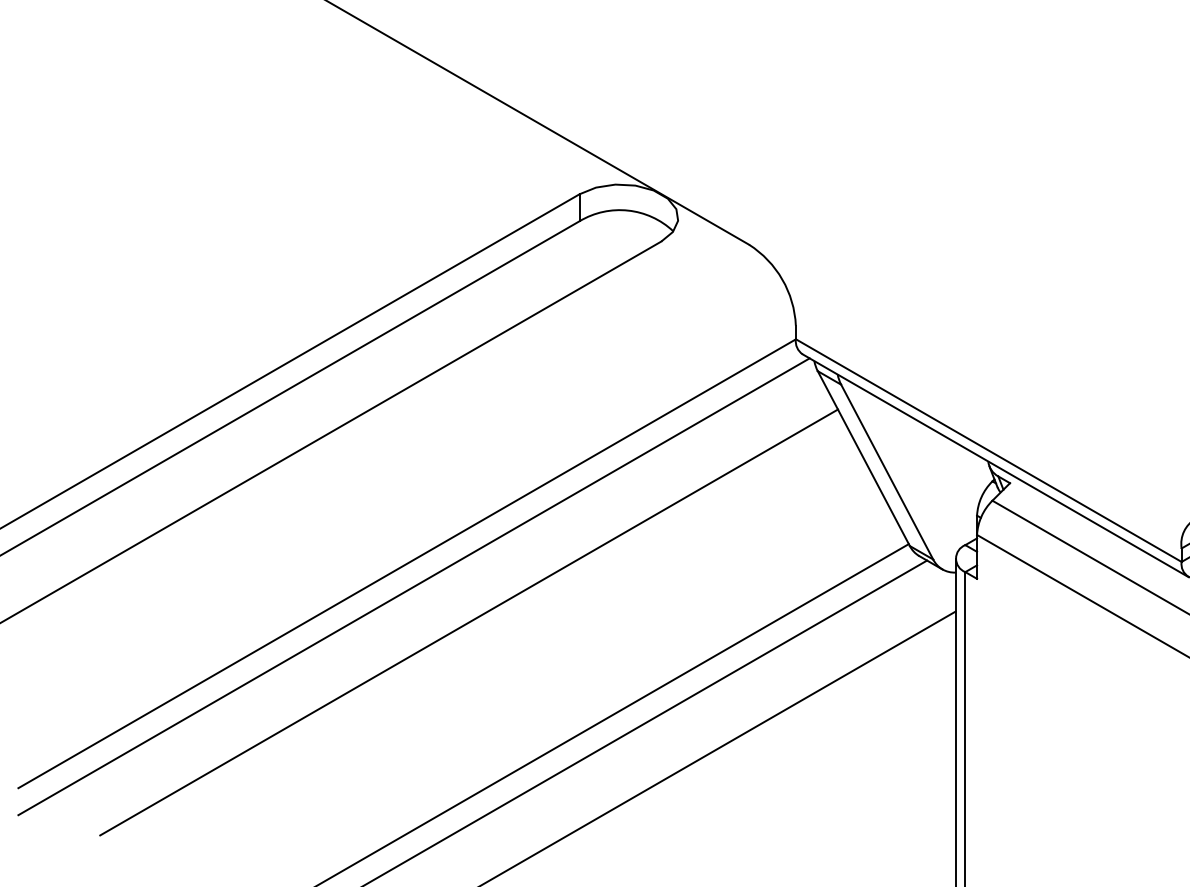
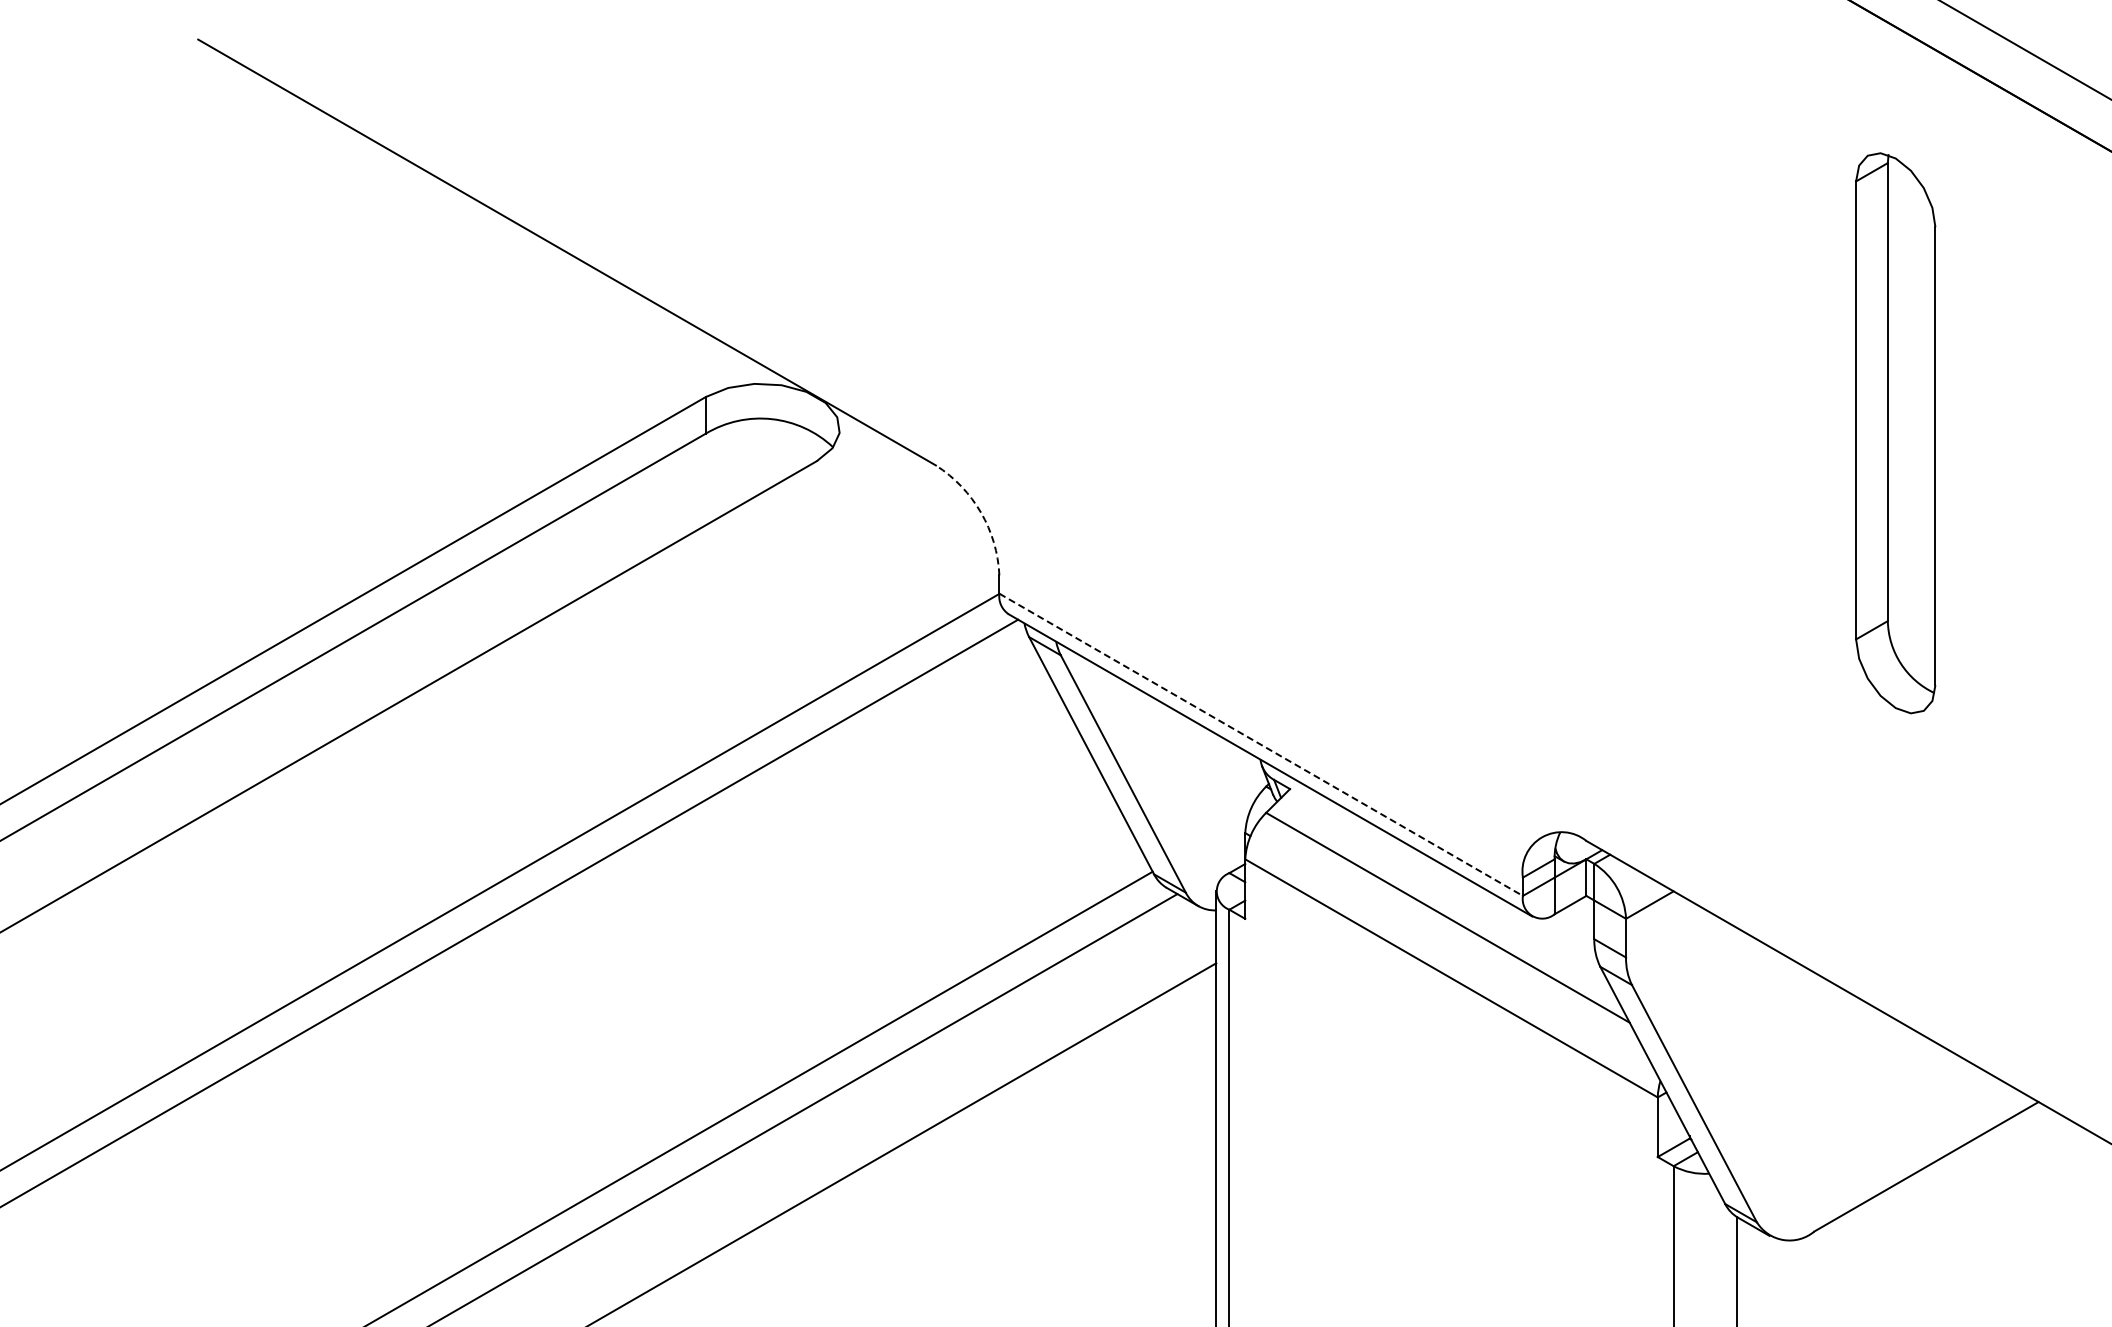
arc: (782, 279) -> (981, 512), solid -> dashed
line: (989, 451) -> (1261, 745), solid -> dashed
line: (468, 622) -> (555, 978), removed

